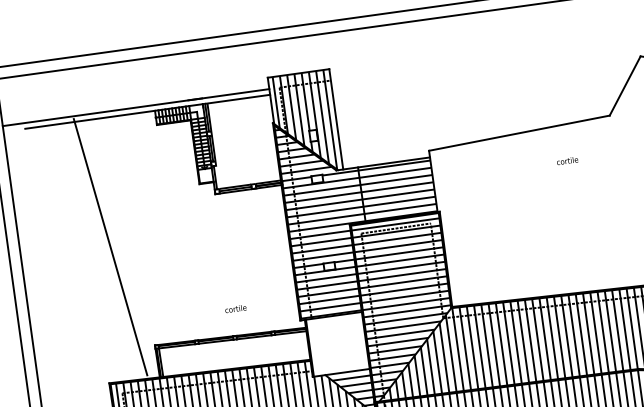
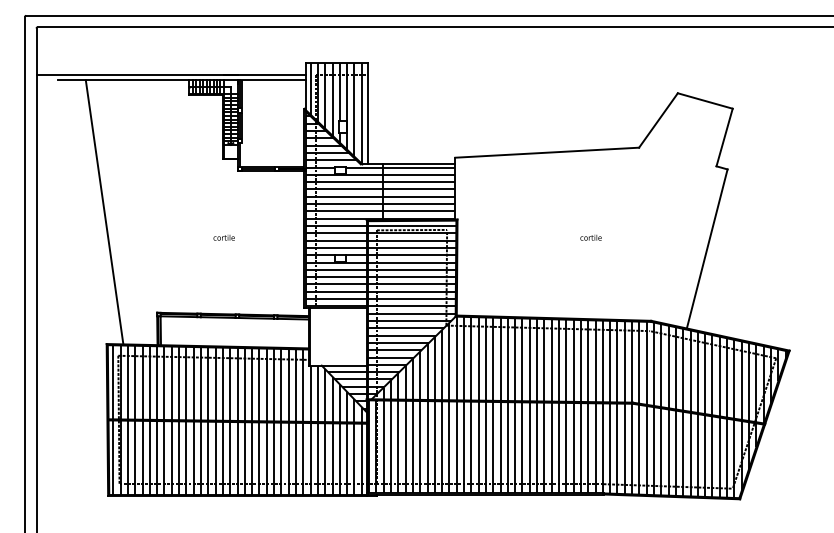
text: (566, 160) -> (590, 237), moved
line: (110, 247) -> (104, 212), moved
text: (235, 308) -> (223, 237), moved

